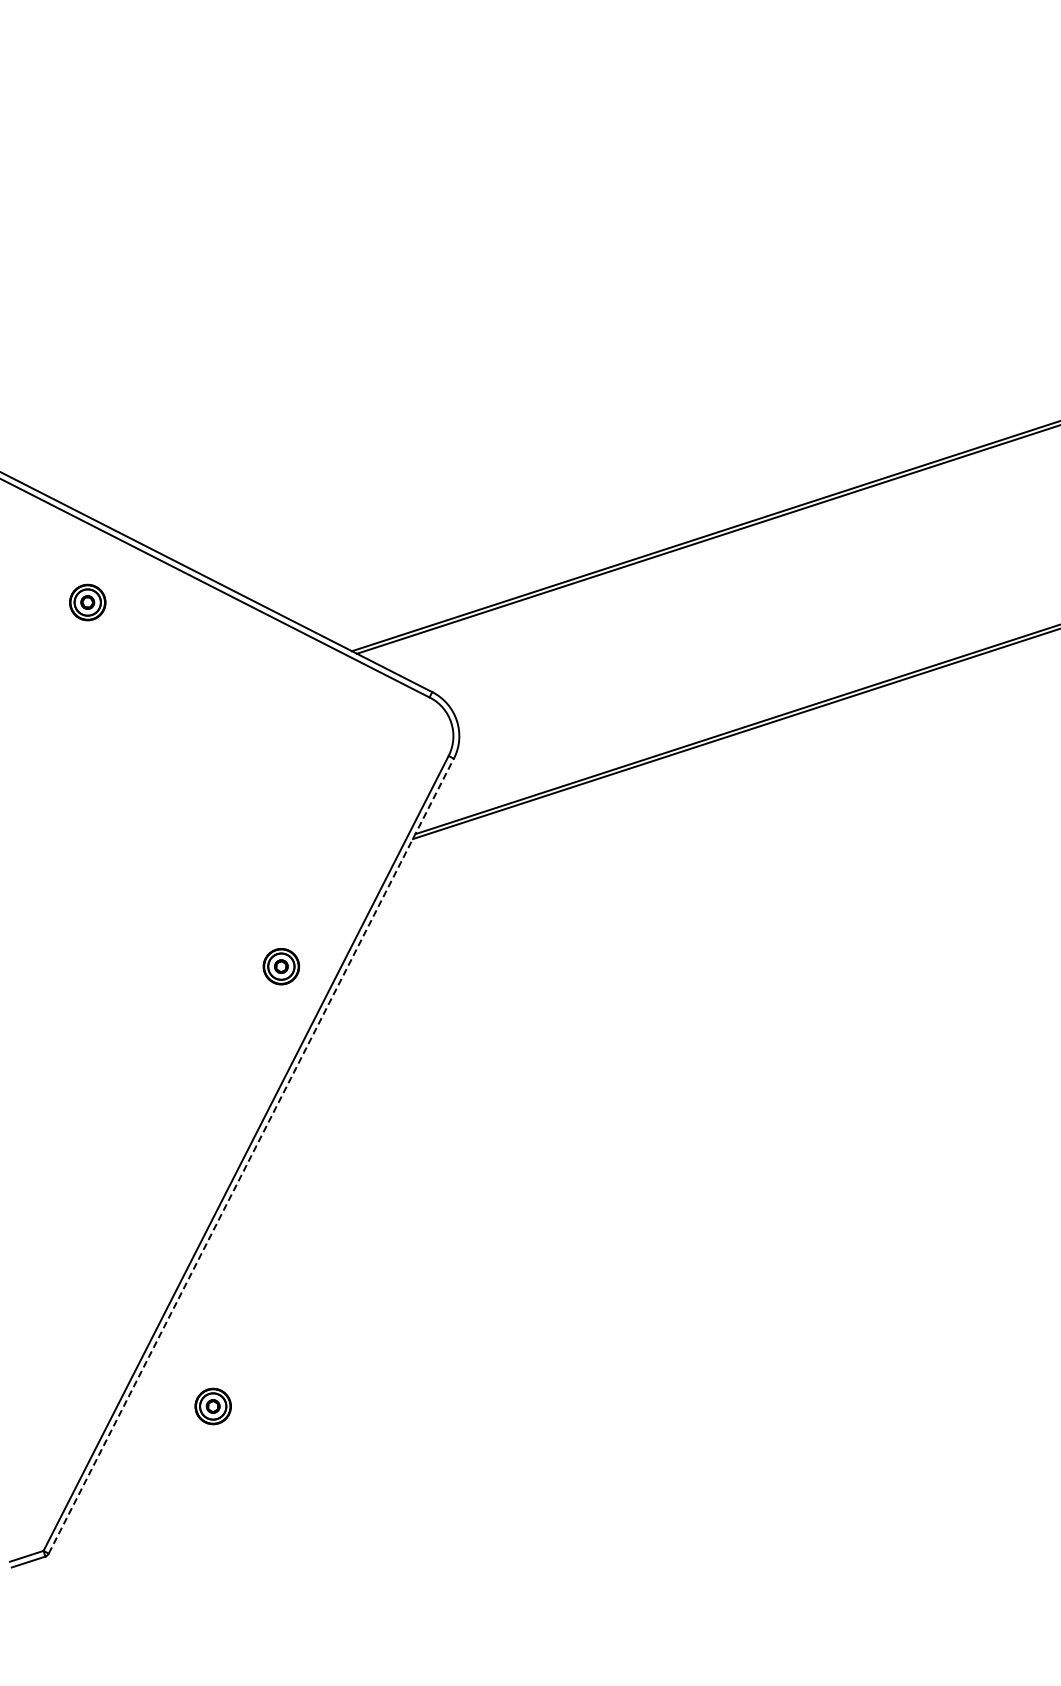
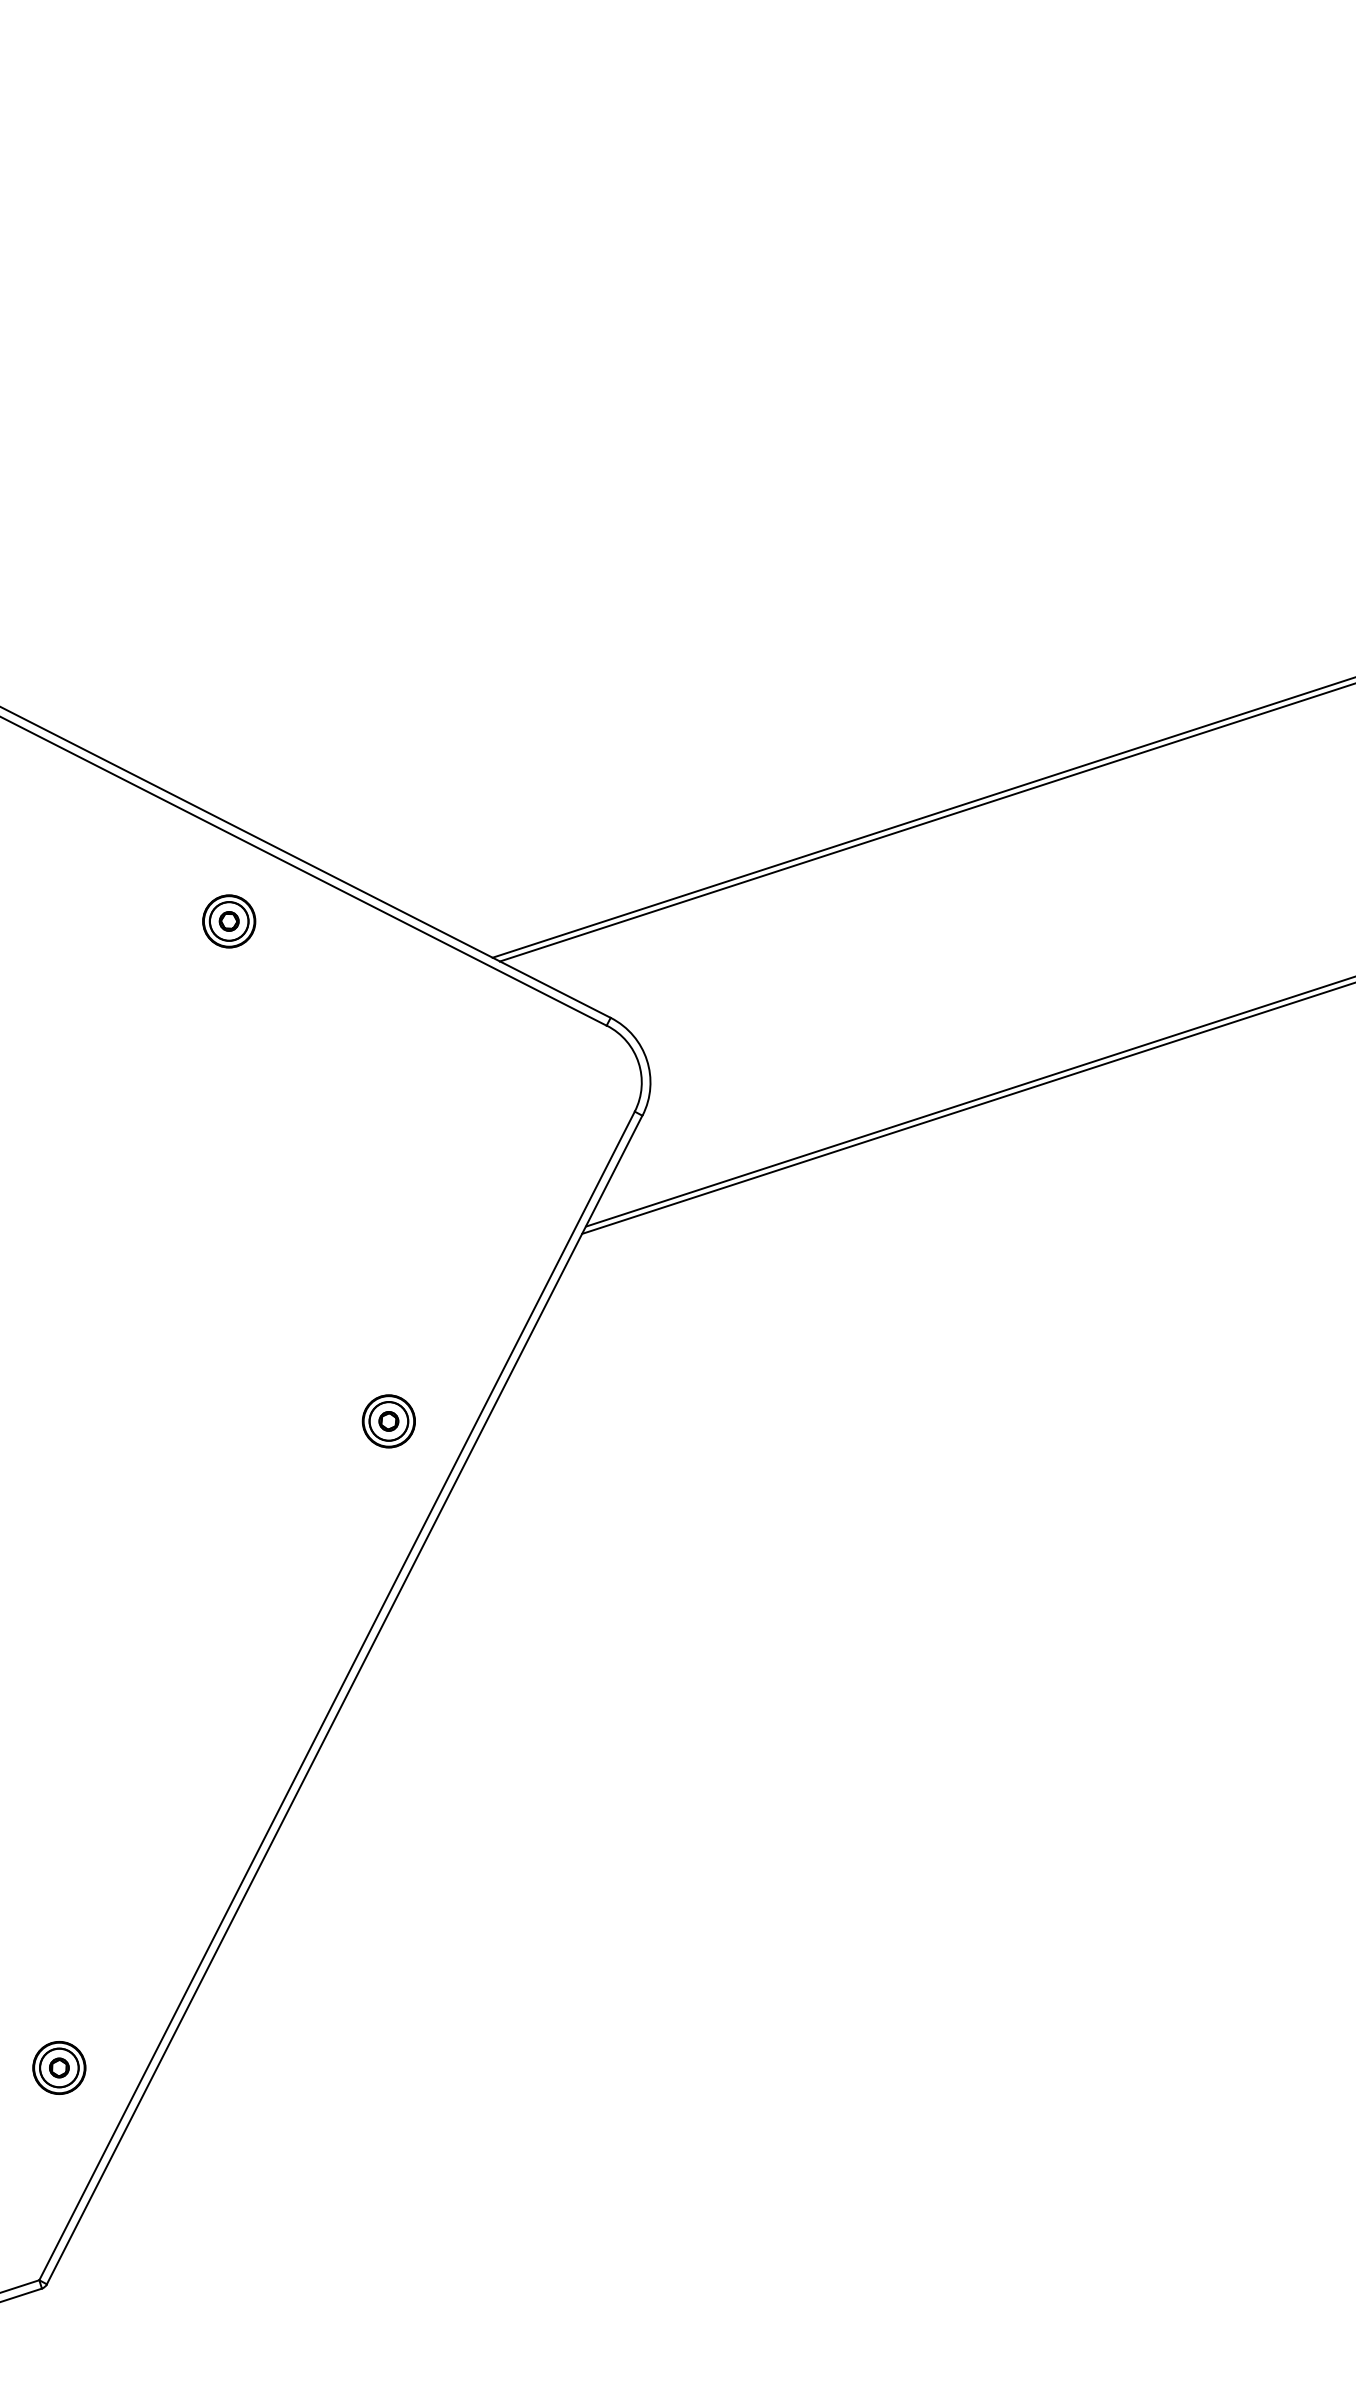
part: (87, 602) -> (228, 921), moved
line: (251, 1155) -> (344, 1699), dashed -> solid
part: (212, 1406) -> (58, 2067), moved

